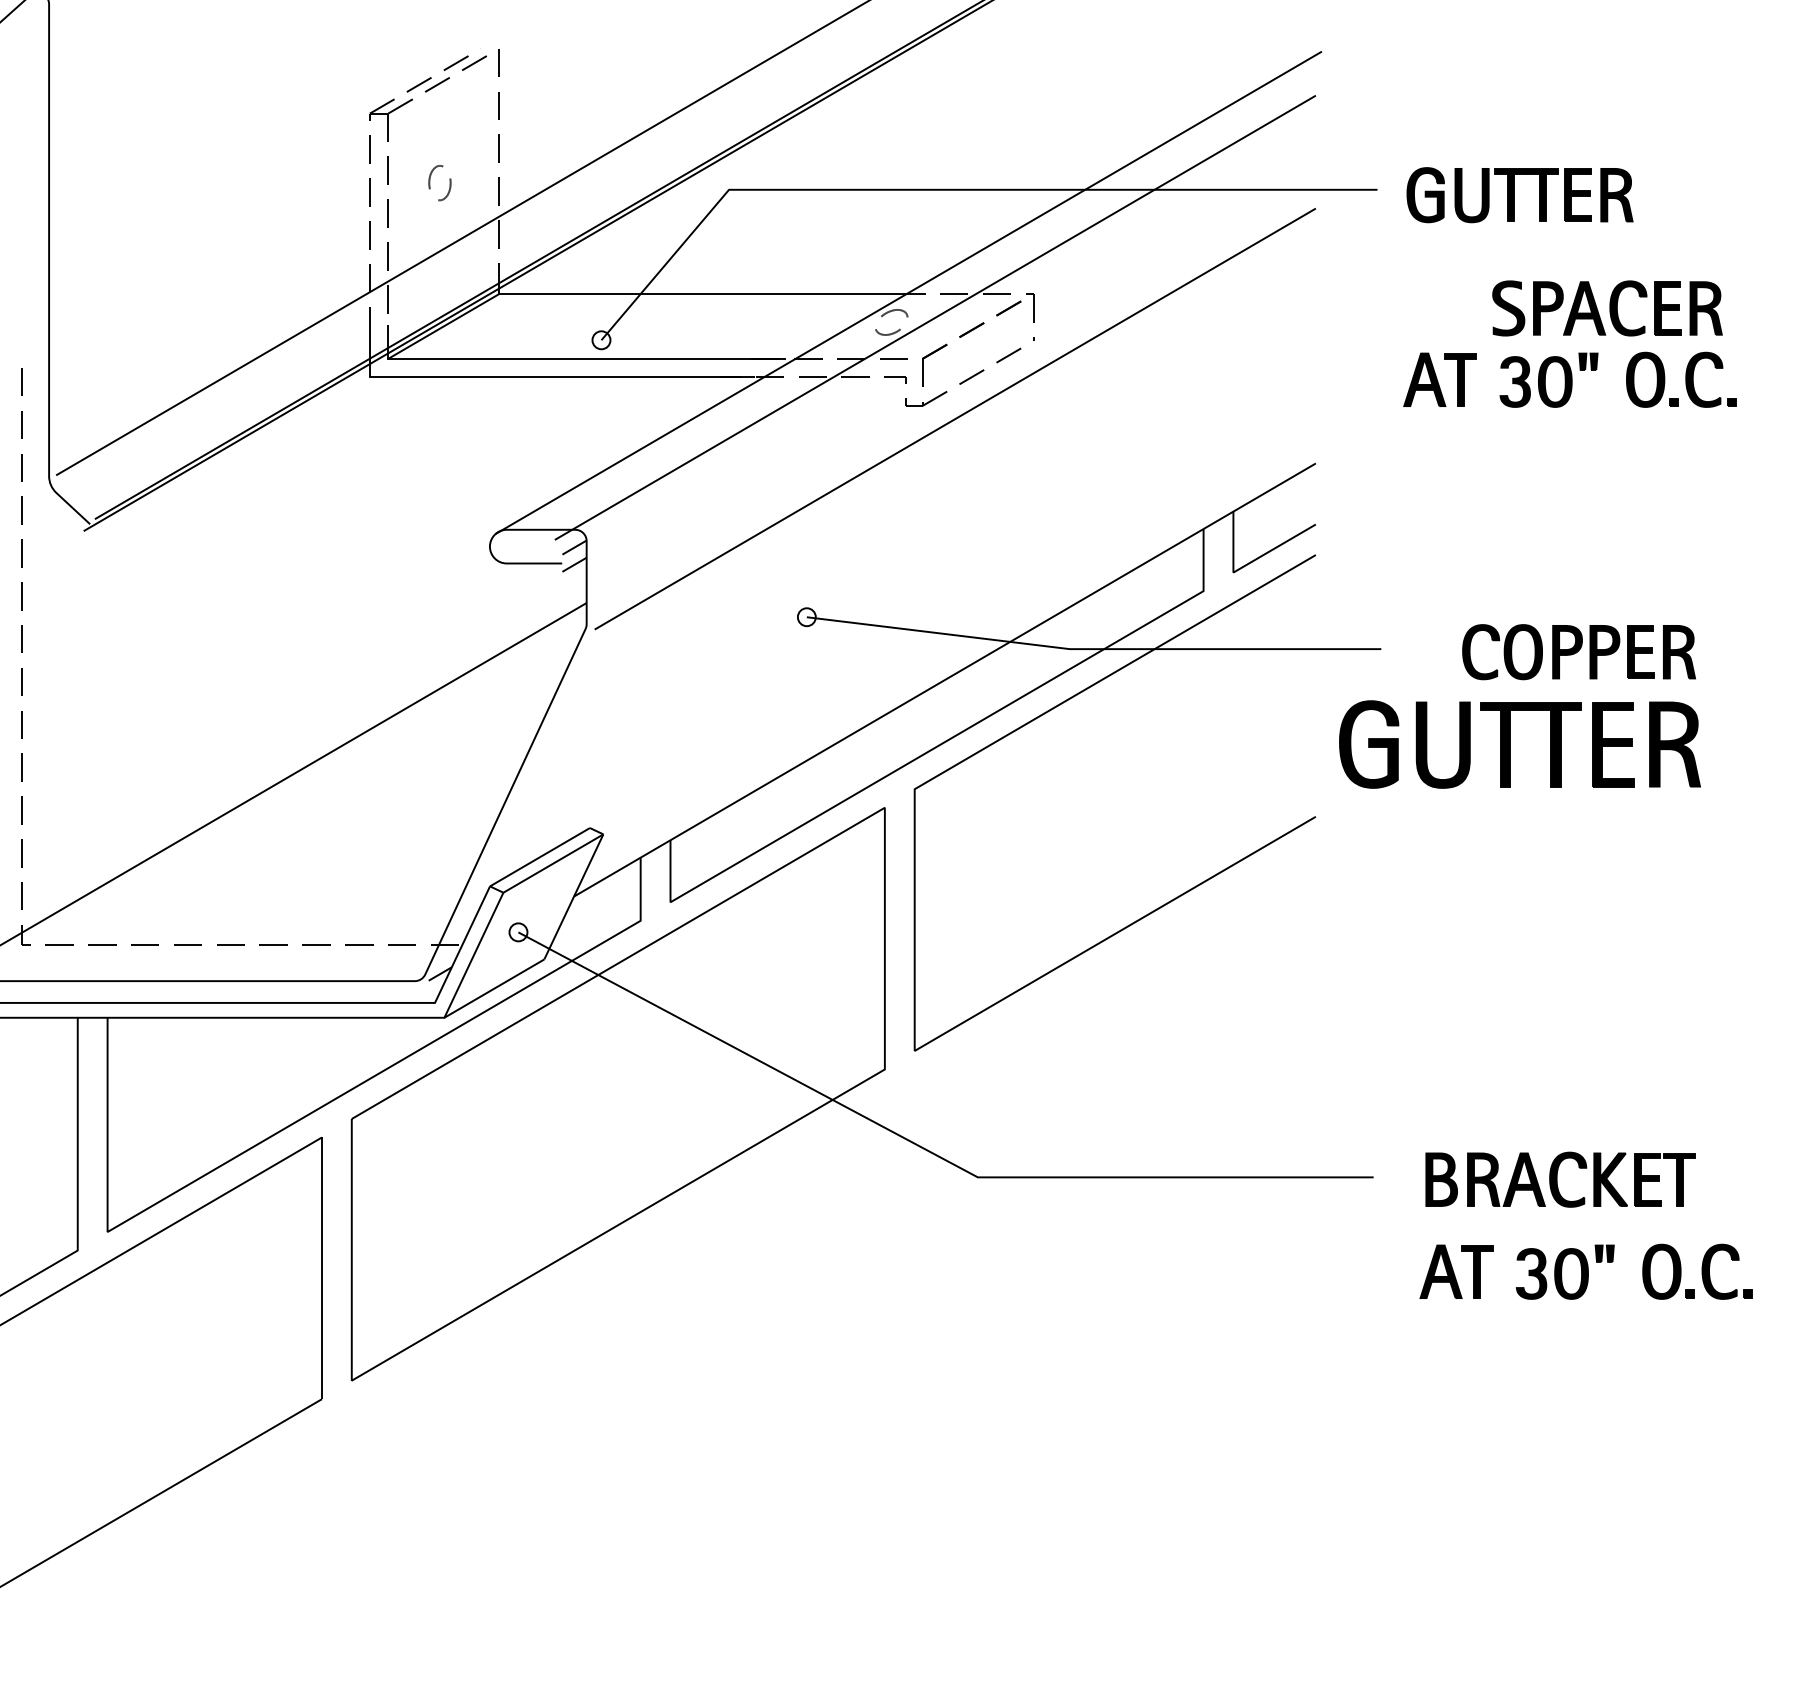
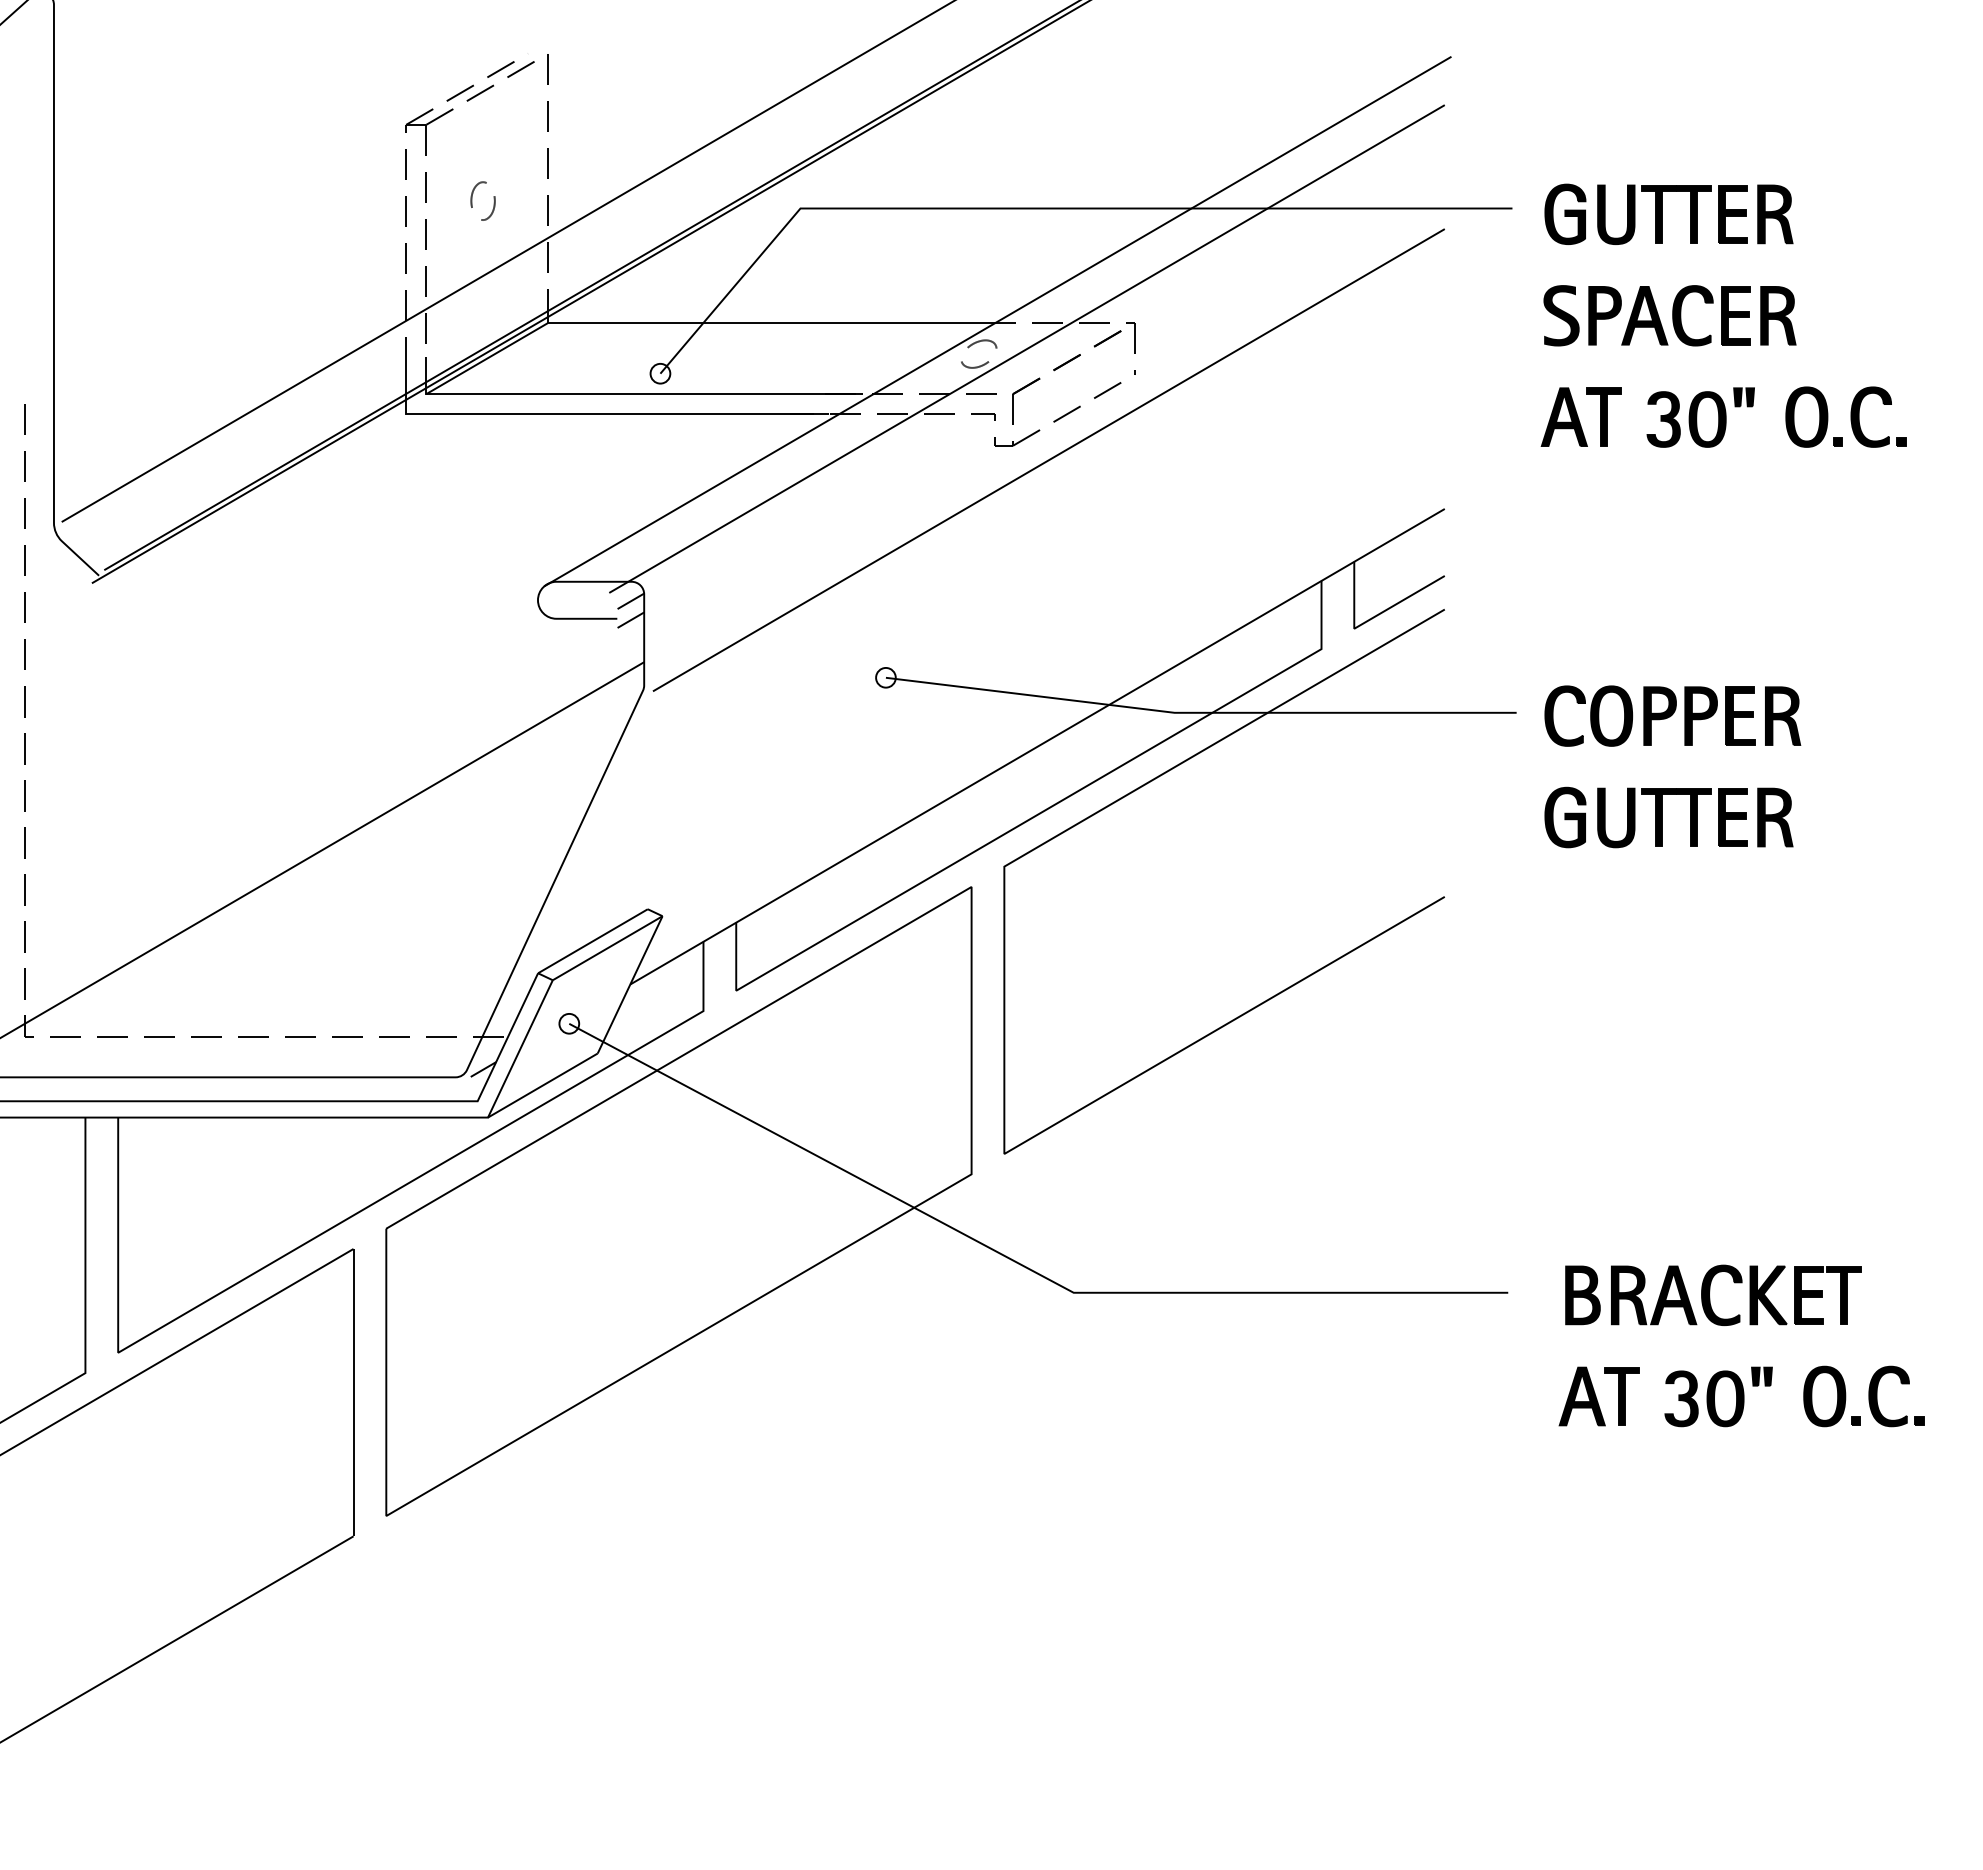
part: (1607, 308) -> (1669, 315), moved
part: (1578, 651) -> (1672, 715), moved
part: (1519, 744) -> (1668, 817), size x0.62

